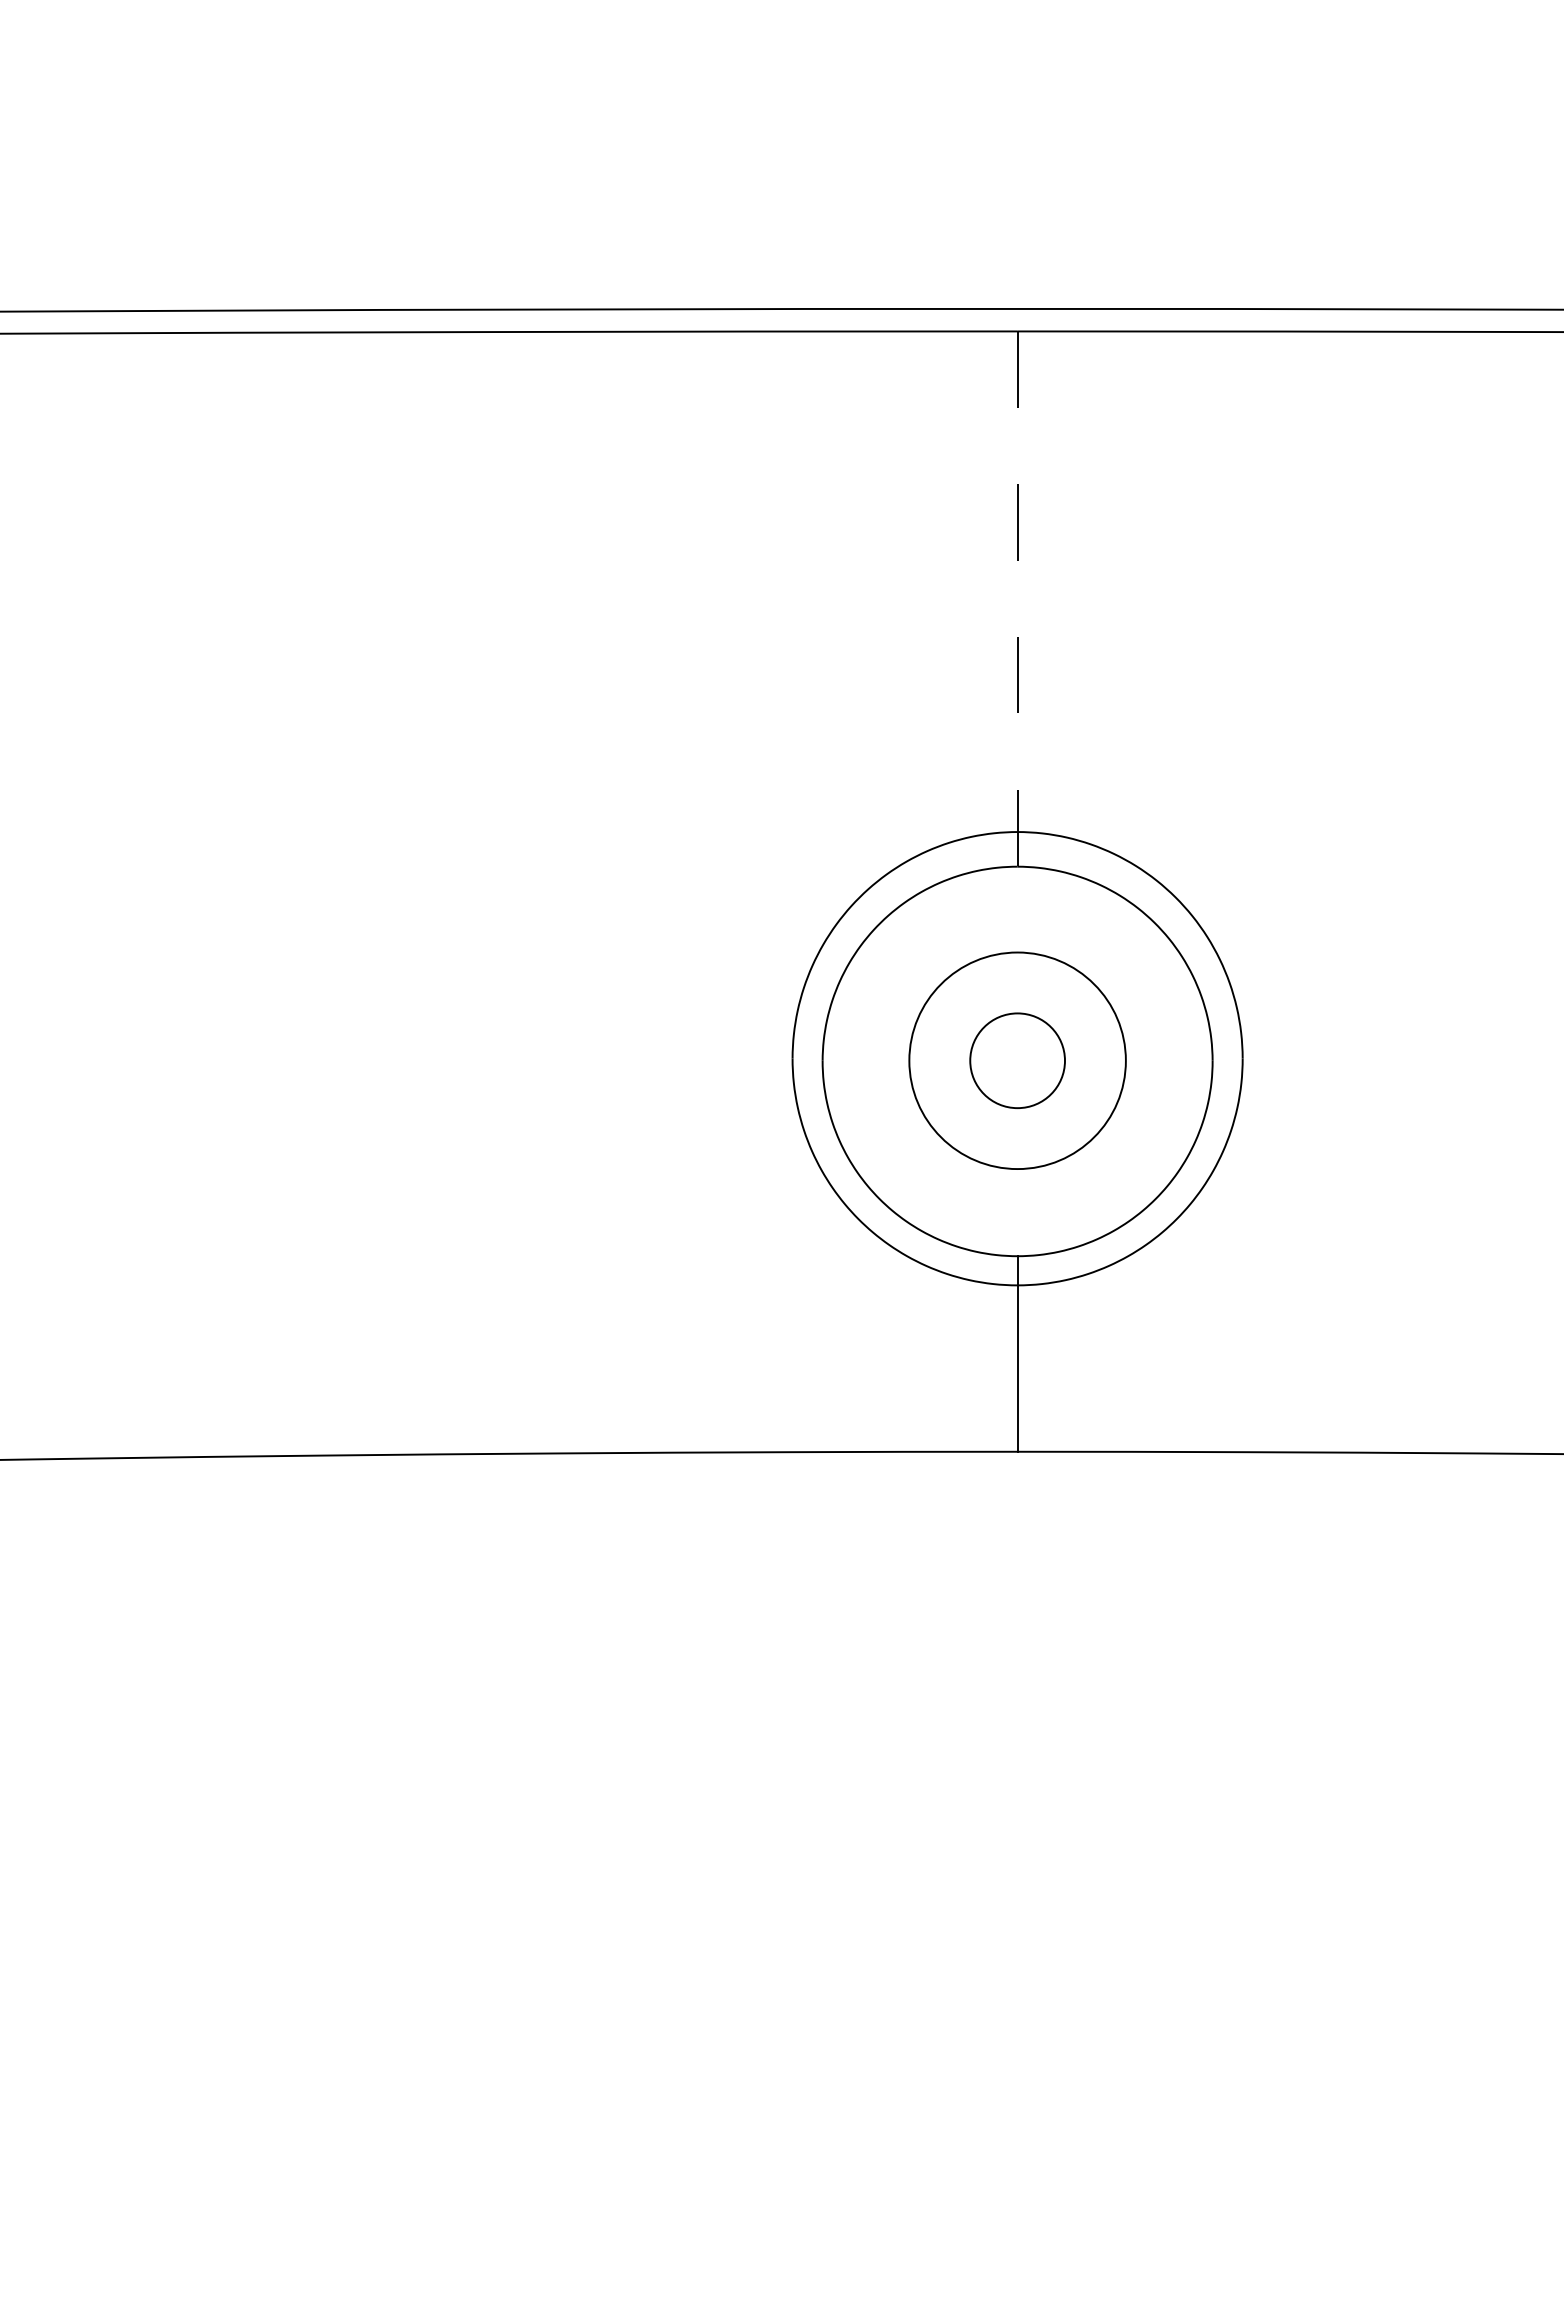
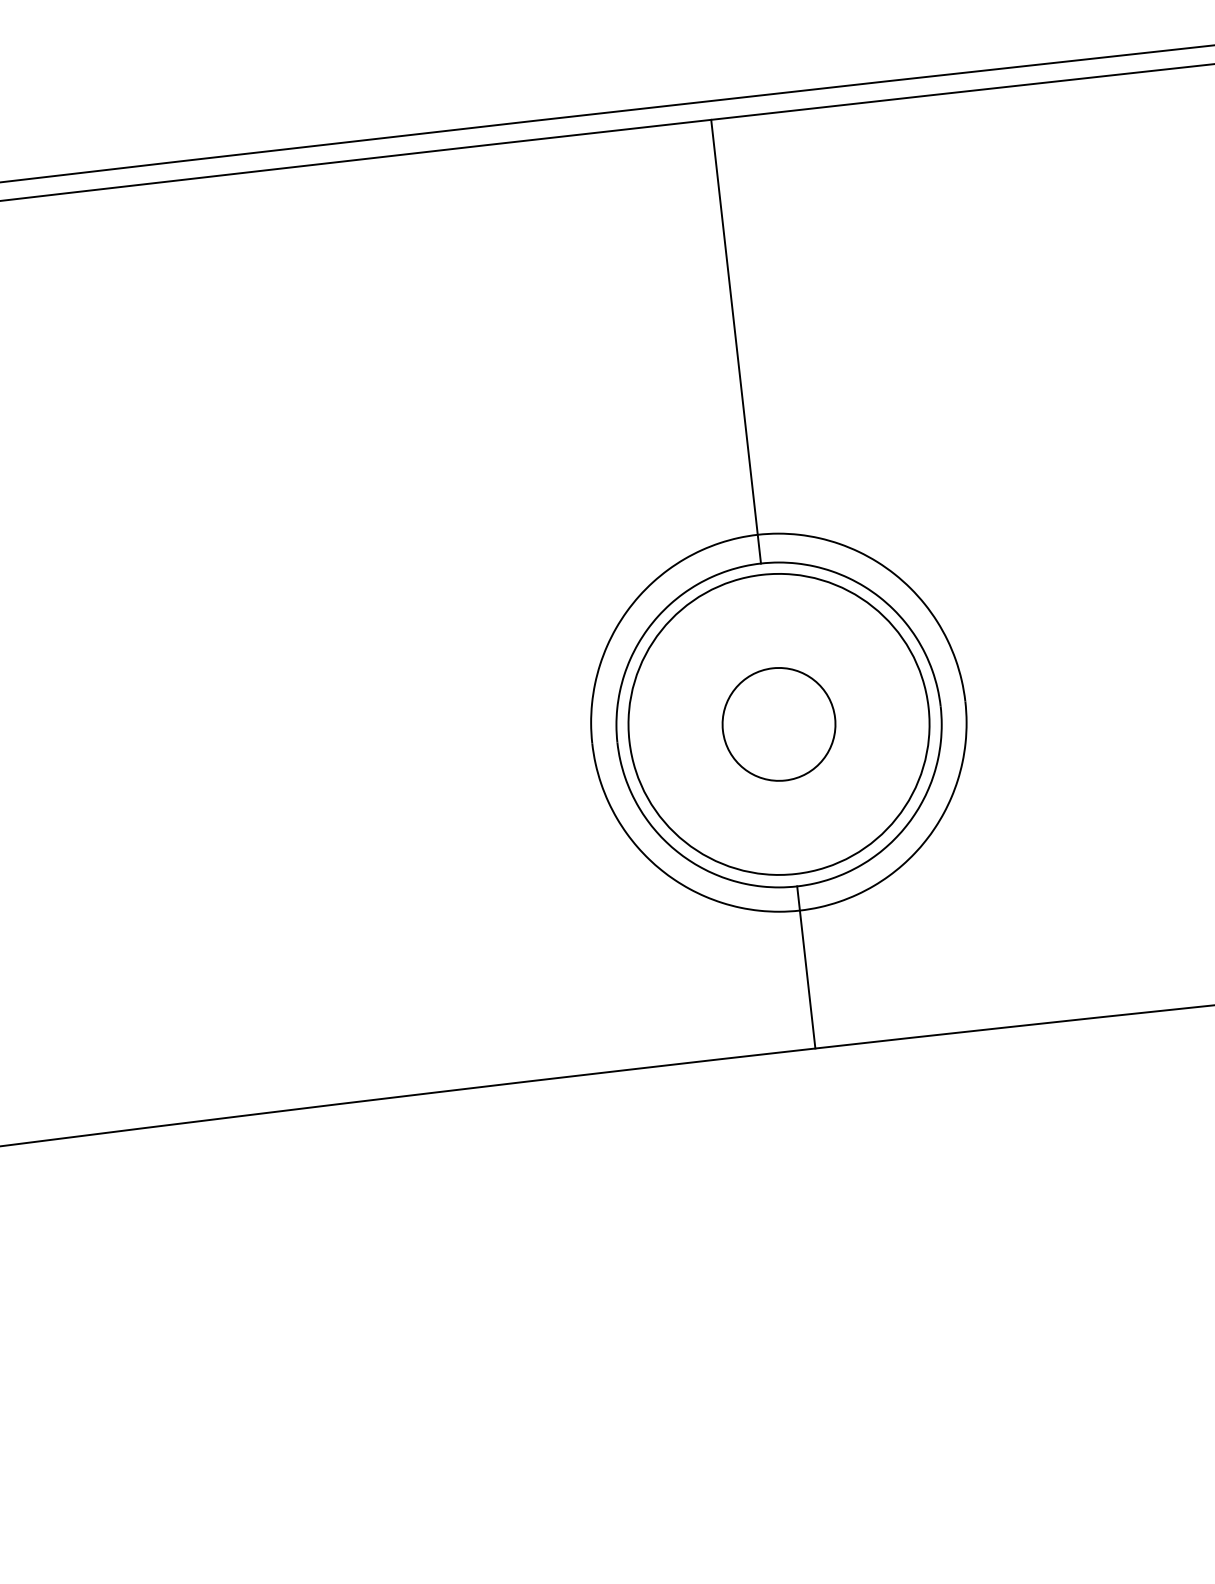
line: (1017, 599) -> (736, 342), dashed -> solid
circle: (1017, 1060) -> (778, 724), size x1.43
circle: (1017, 1060) -> (778, 724), size x1.67

